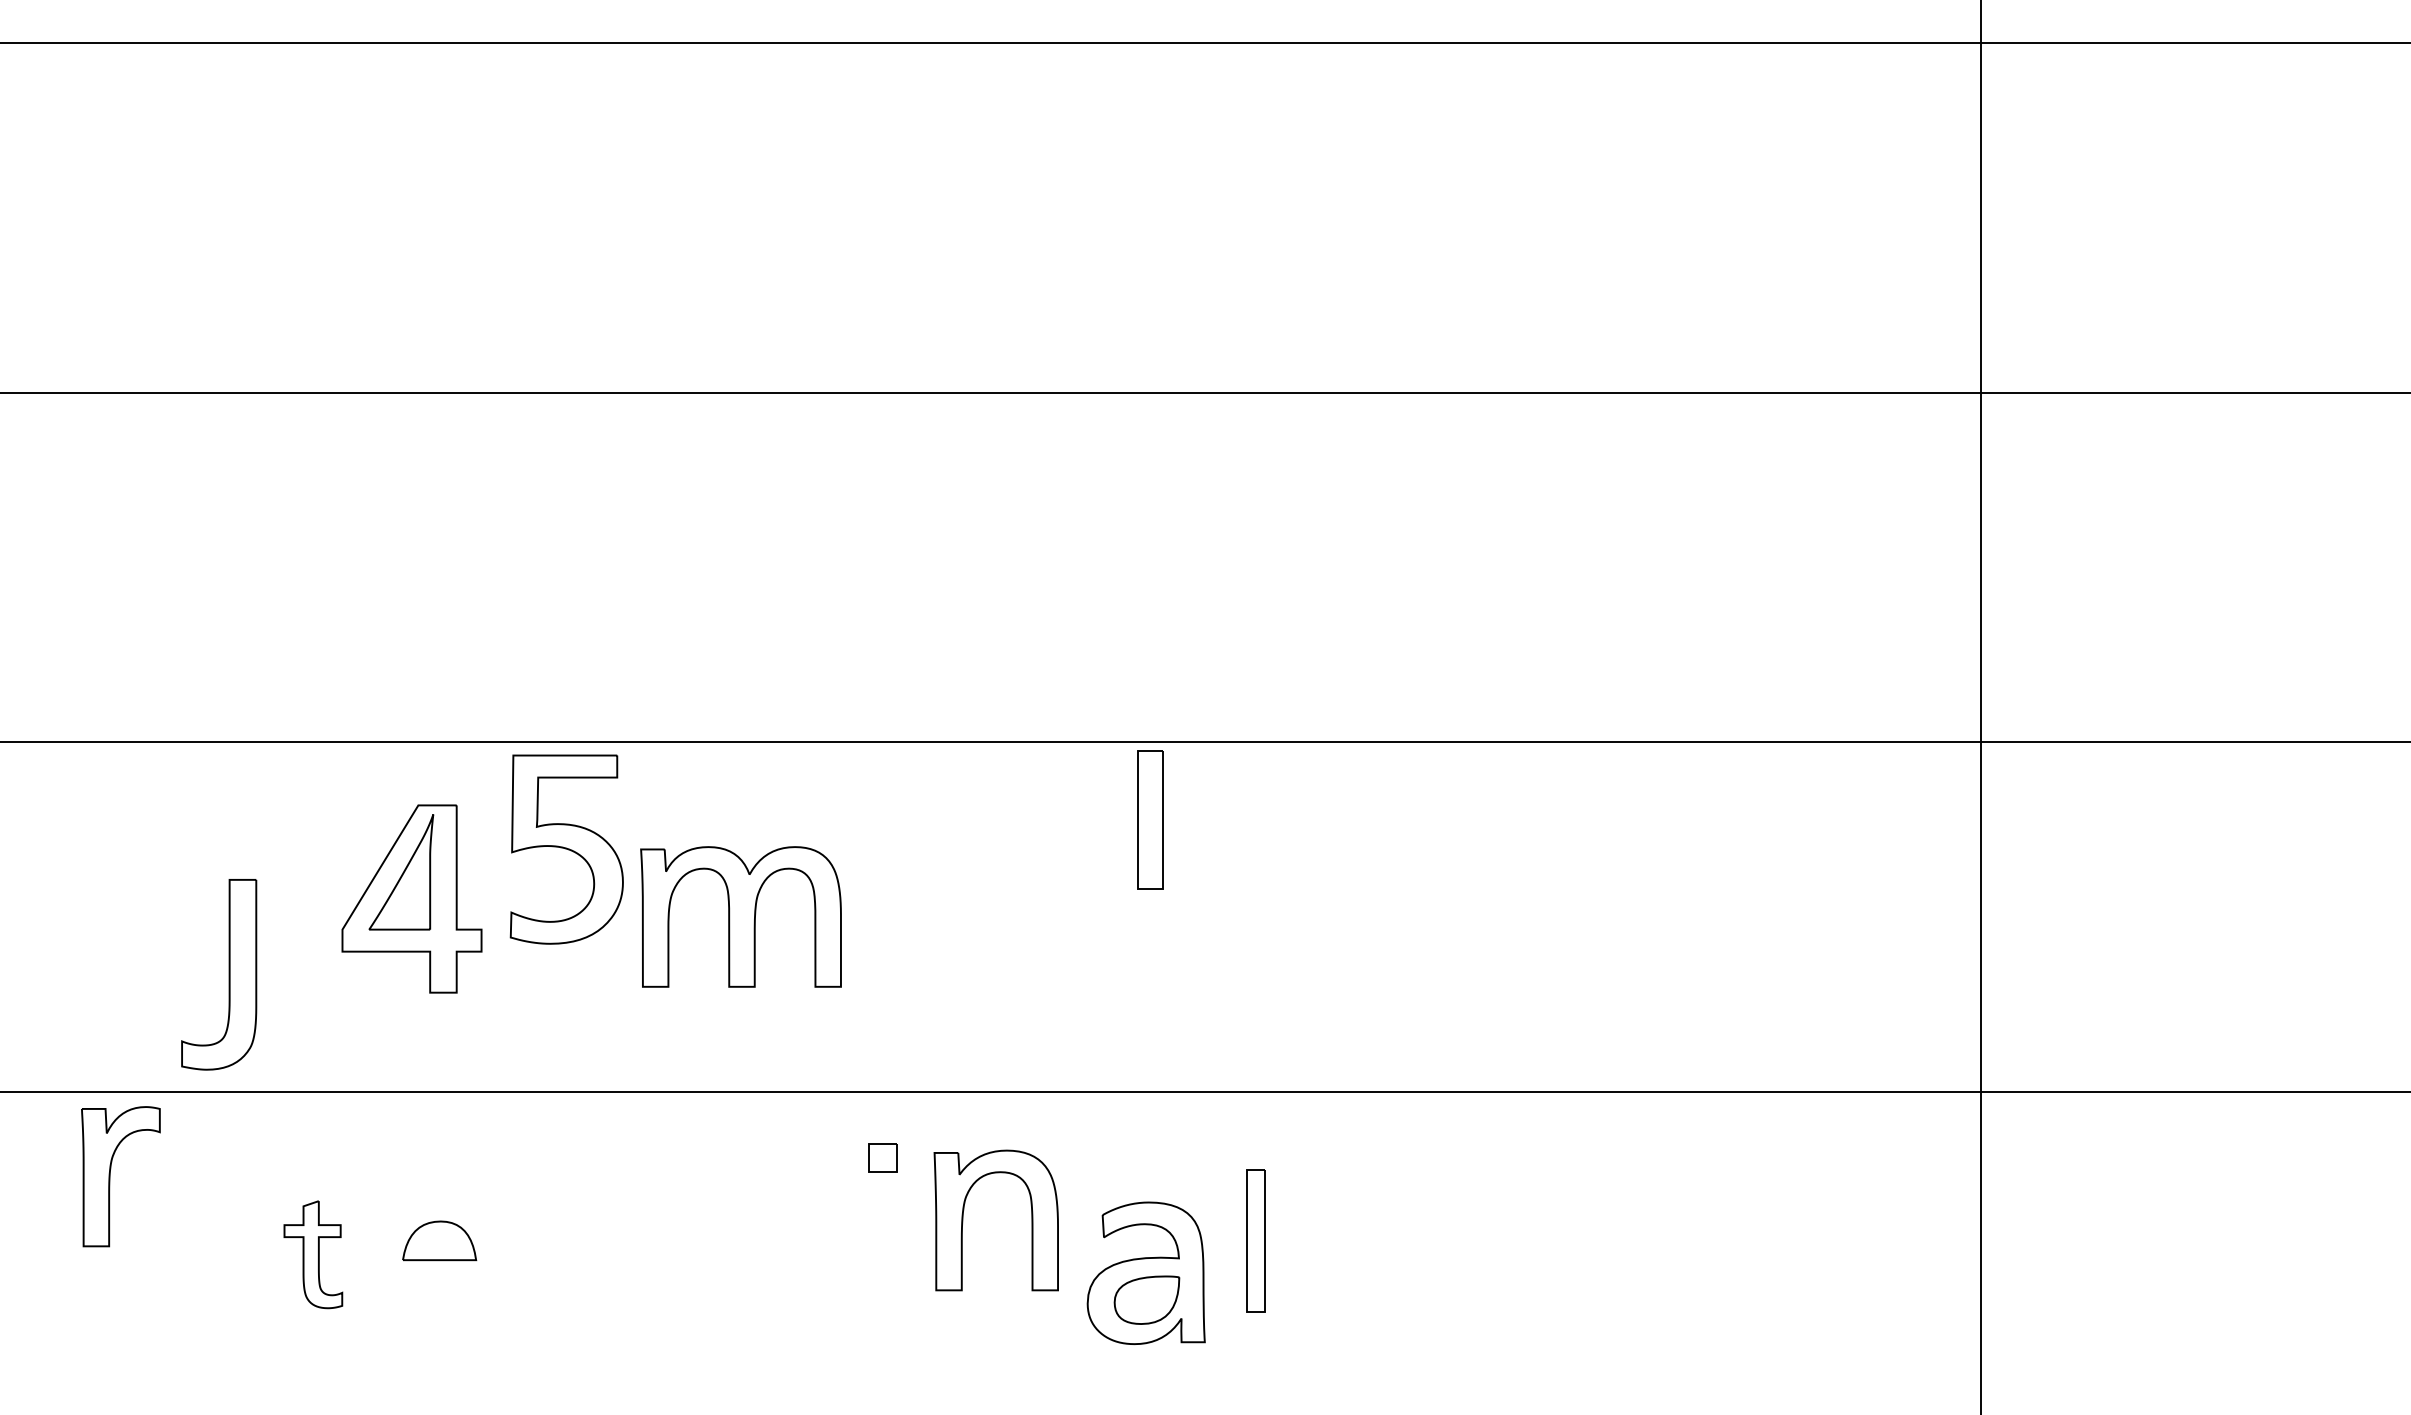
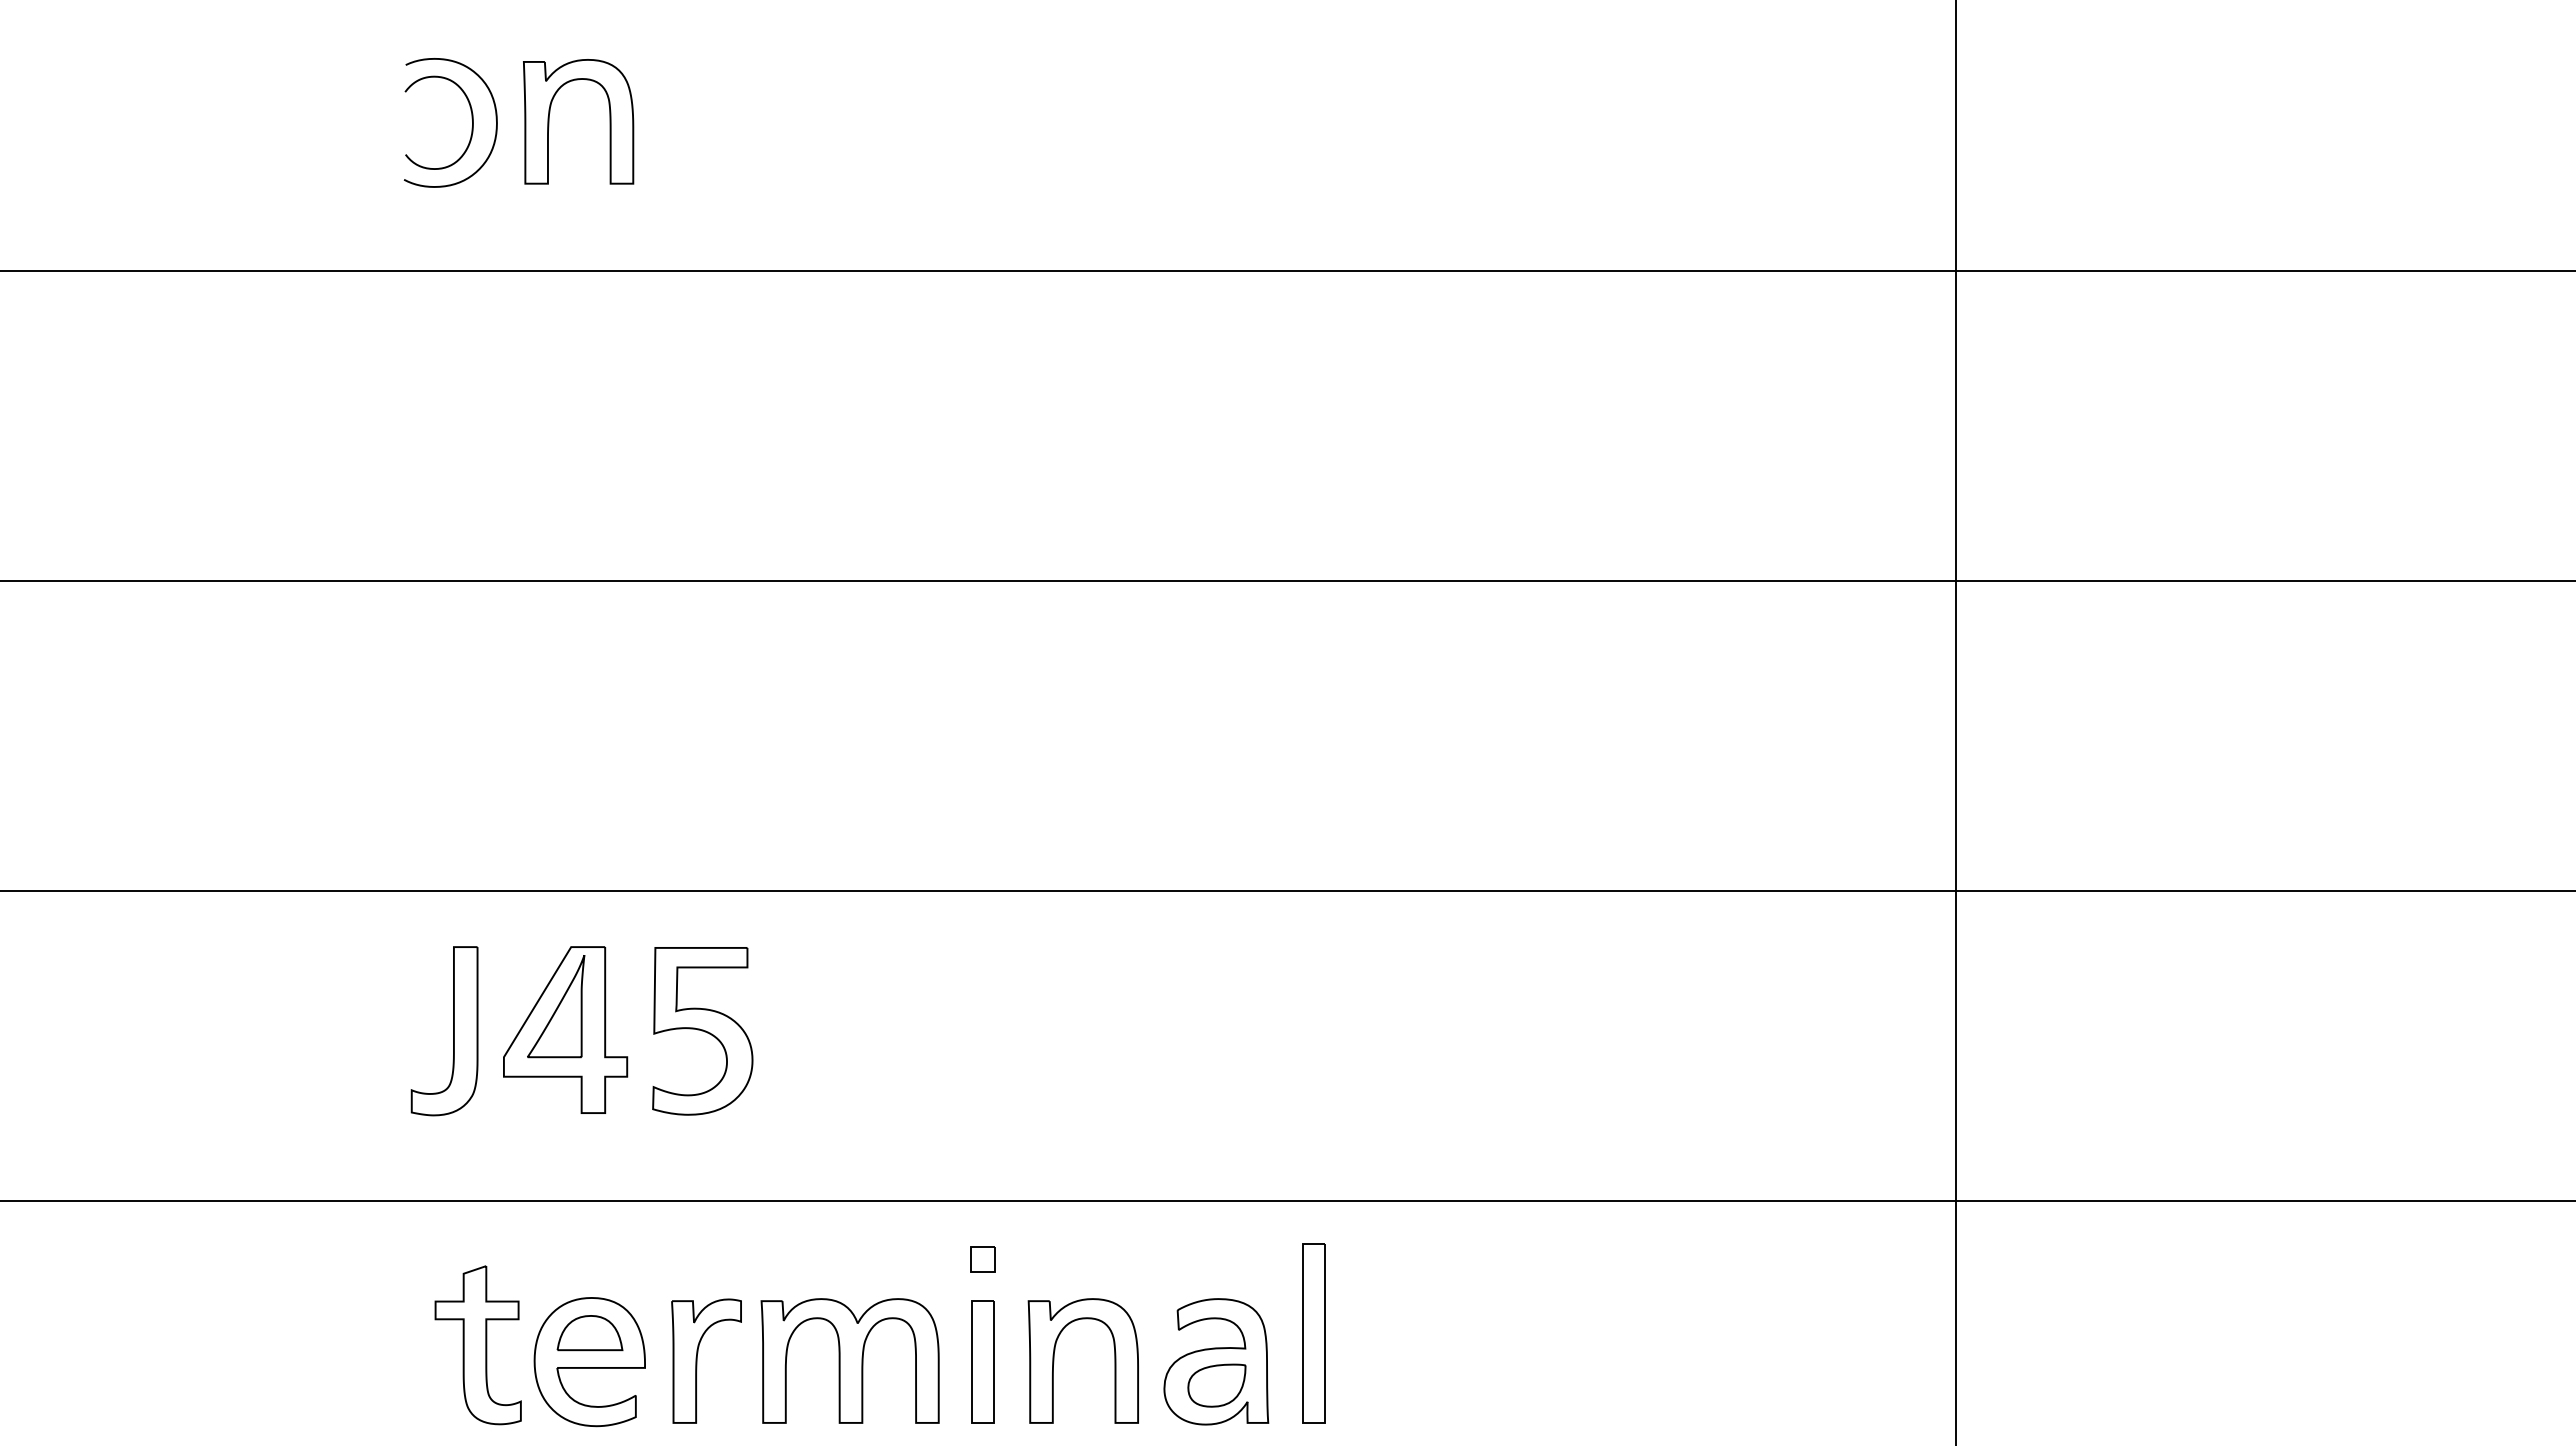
part: (1149, 819) -> (982, 1361), moved
part: (566, 849) -> (702, 1031), moved
part: (740, 916) -> (849, 1360), moved
part: (229, 975) -> (453, 1031), moved
part: (110, 1175) -> (697, 1360), moved
part: (963, 1219) -> (1054, 1360), moved
part: (1255, 1241) -> (1313, 1333), size x1.43
part: (312, 1254) -> (477, 1345), size x1.67
part: (439, 1274) -> (589, 1362), added

